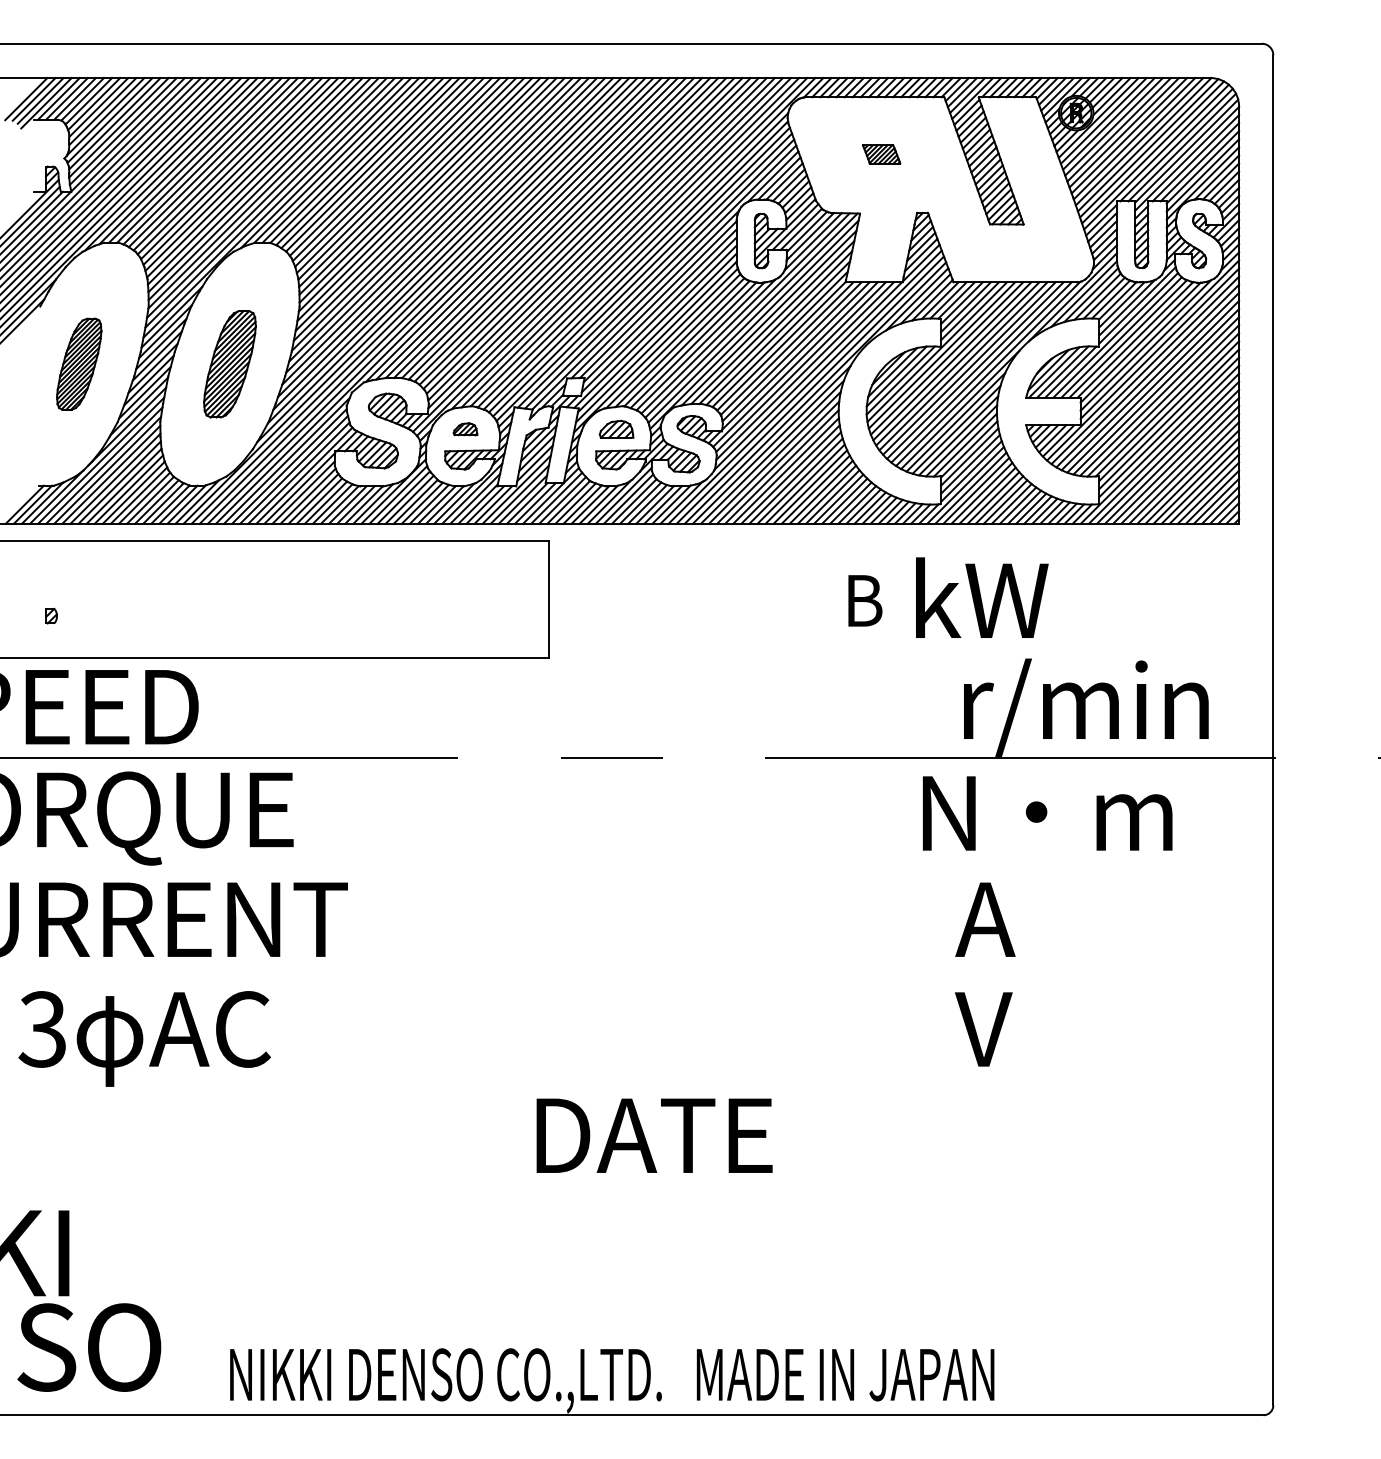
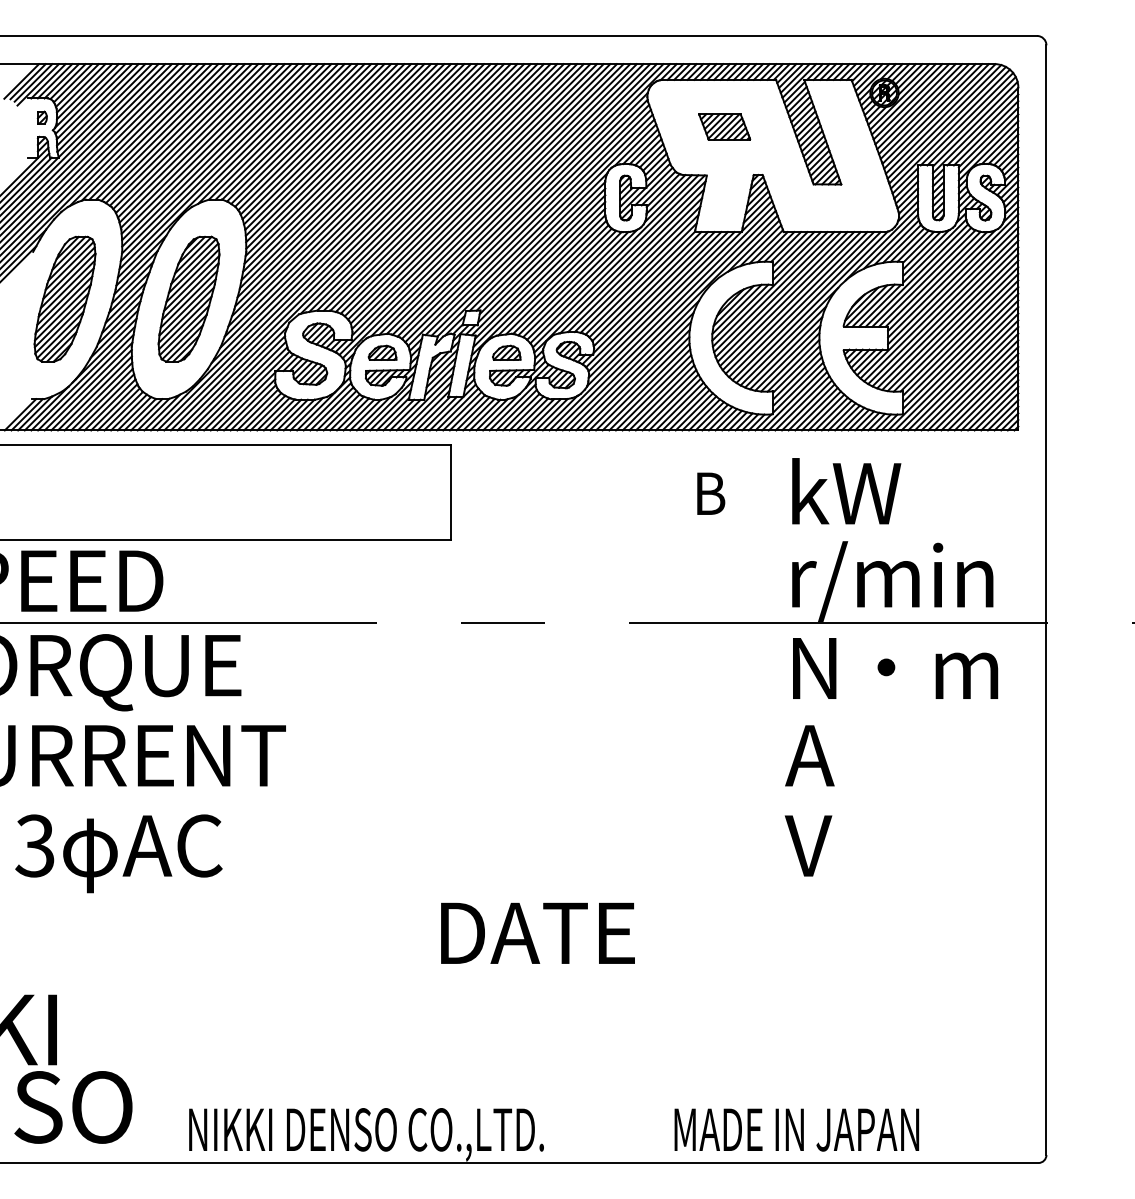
part: (881, 154) -> (724, 126), size x1.67
part: (79, 364) -> (65, 299), size x1.67
part: (229, 364) -> (188, 299), size x1.43
part: (465, 428) -> (382, 352), size x1.43
text: (982, 597) -> (846, 491), moved
part: (51, 615) -> (42, 117), moved
text: (1047, 813) -> (895, 668), moved
text: (845, 1375) -> (796, 1130), moved

